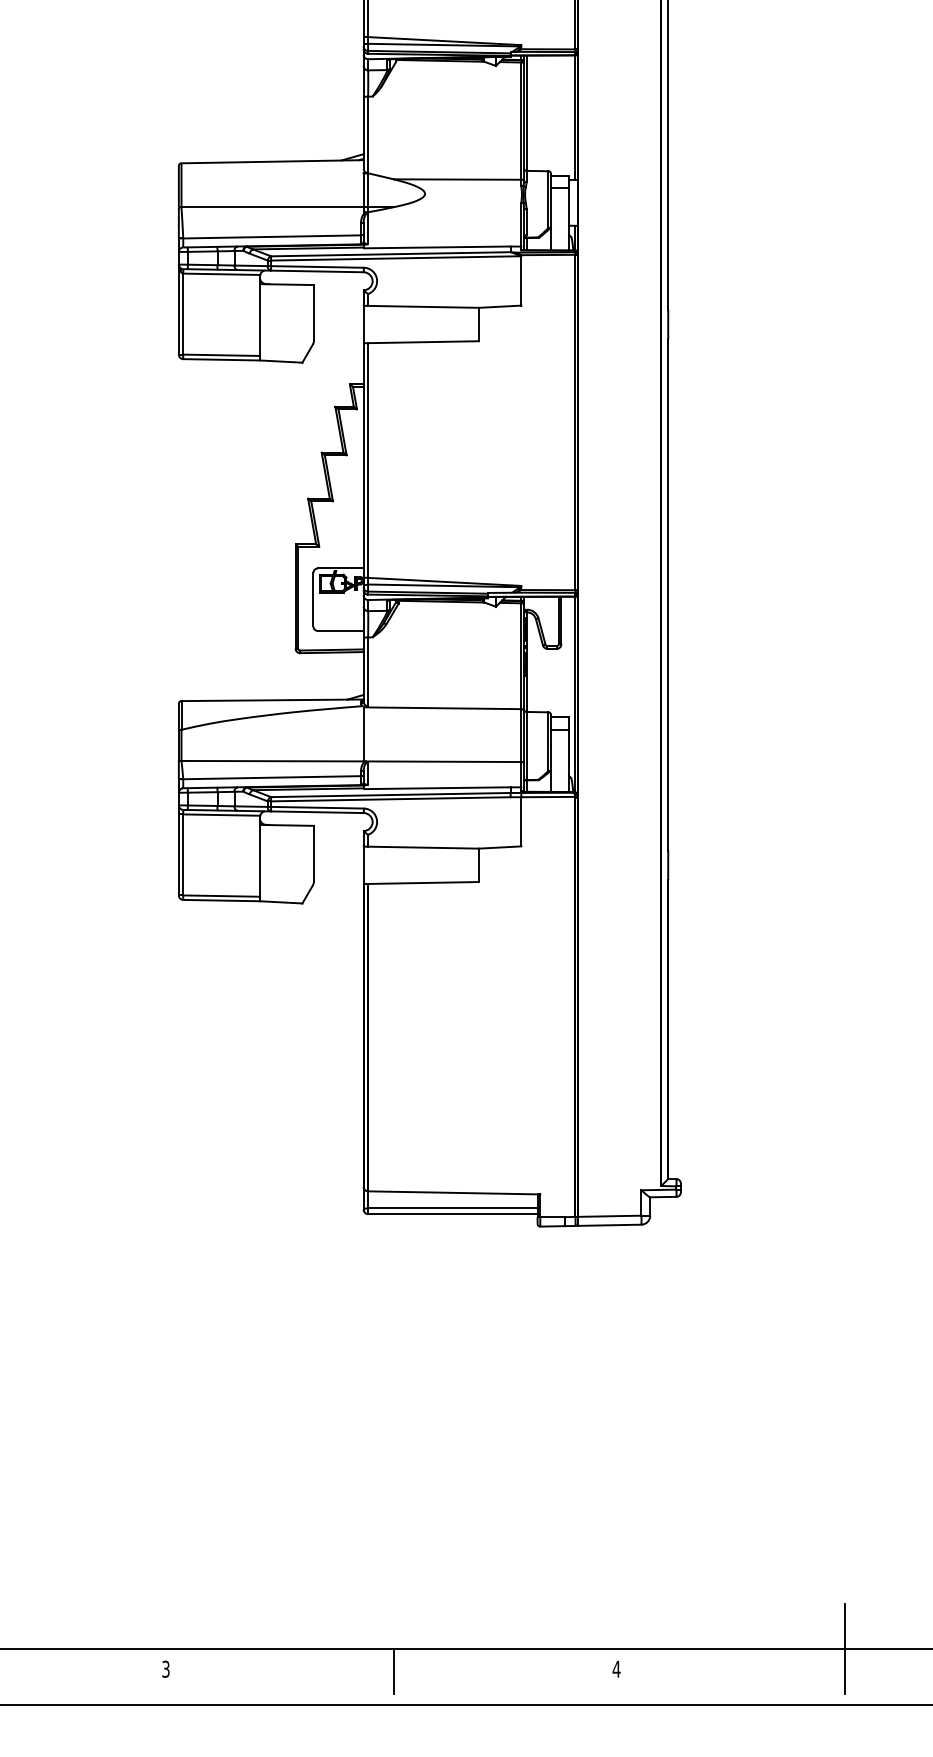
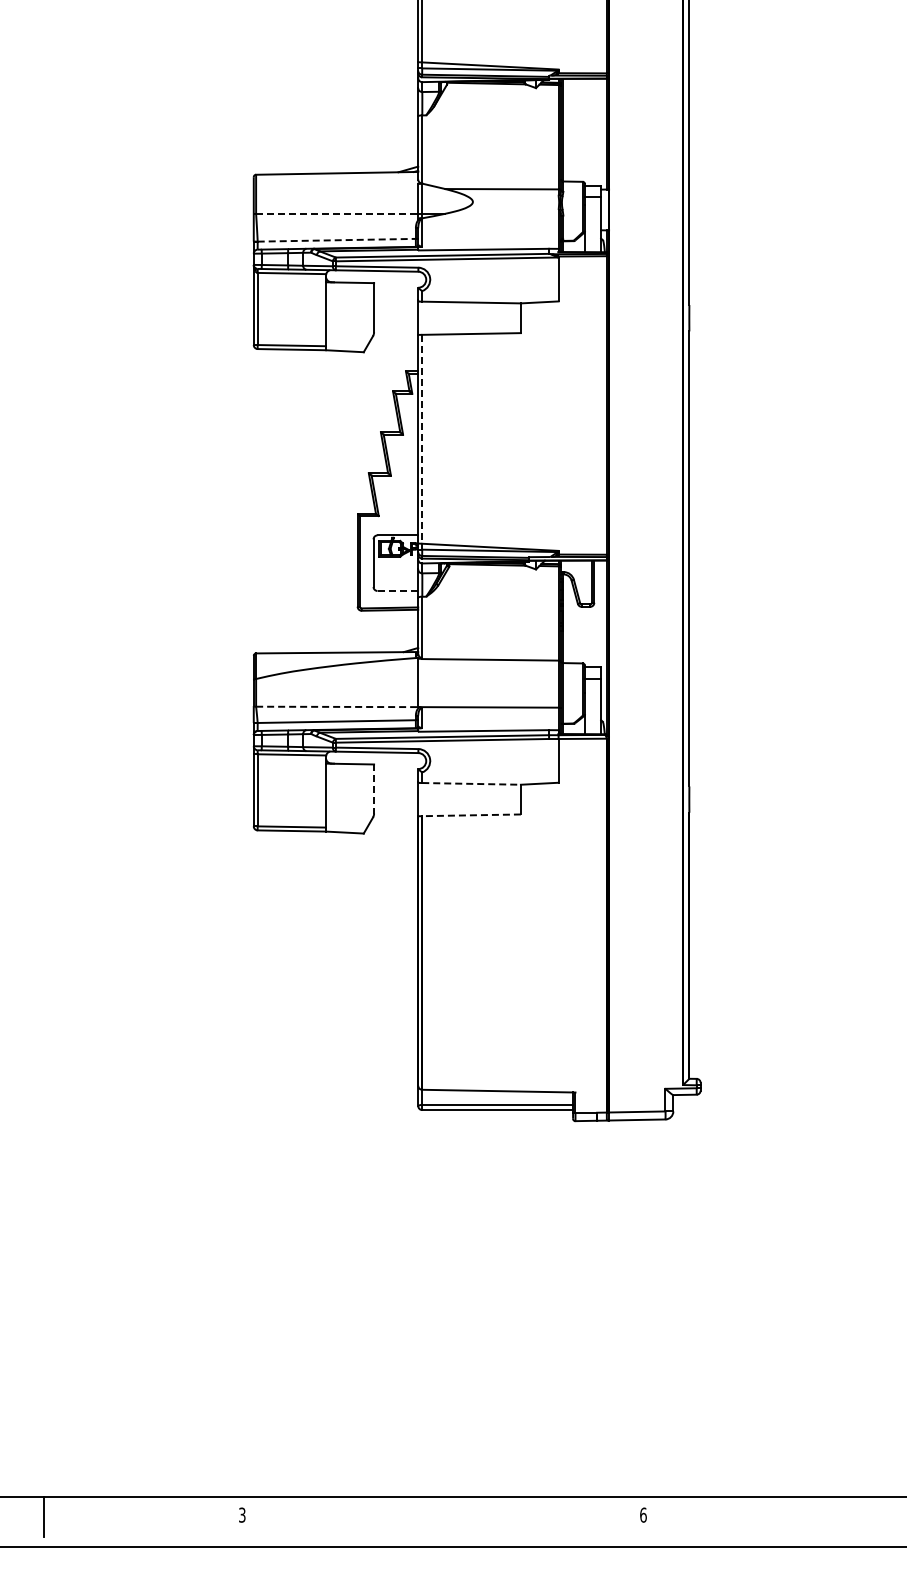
line: (272, 206) -> (337, 213), solid -> dashed
line: (272, 237) -> (337, 240), solid -> dashed
line: (368, 460) -> (422, 439), solid -> dashed
line: (341, 631) -> (398, 591), solid -> dashed
line: (272, 760) -> (337, 706), solid -> dashed
line: (424, 847) -> (472, 783), solid -> dashed
line: (314, 853) -> (374, 789), solid -> dashed
line: (423, 883) -> (471, 815), solid -> dashed
line: (844, 1648) -> (846, 1496), removed
text: (615, 1668) -> (642, 1514), 4 -> 6
line: (394, 1671) -> (445, 1517), removed

